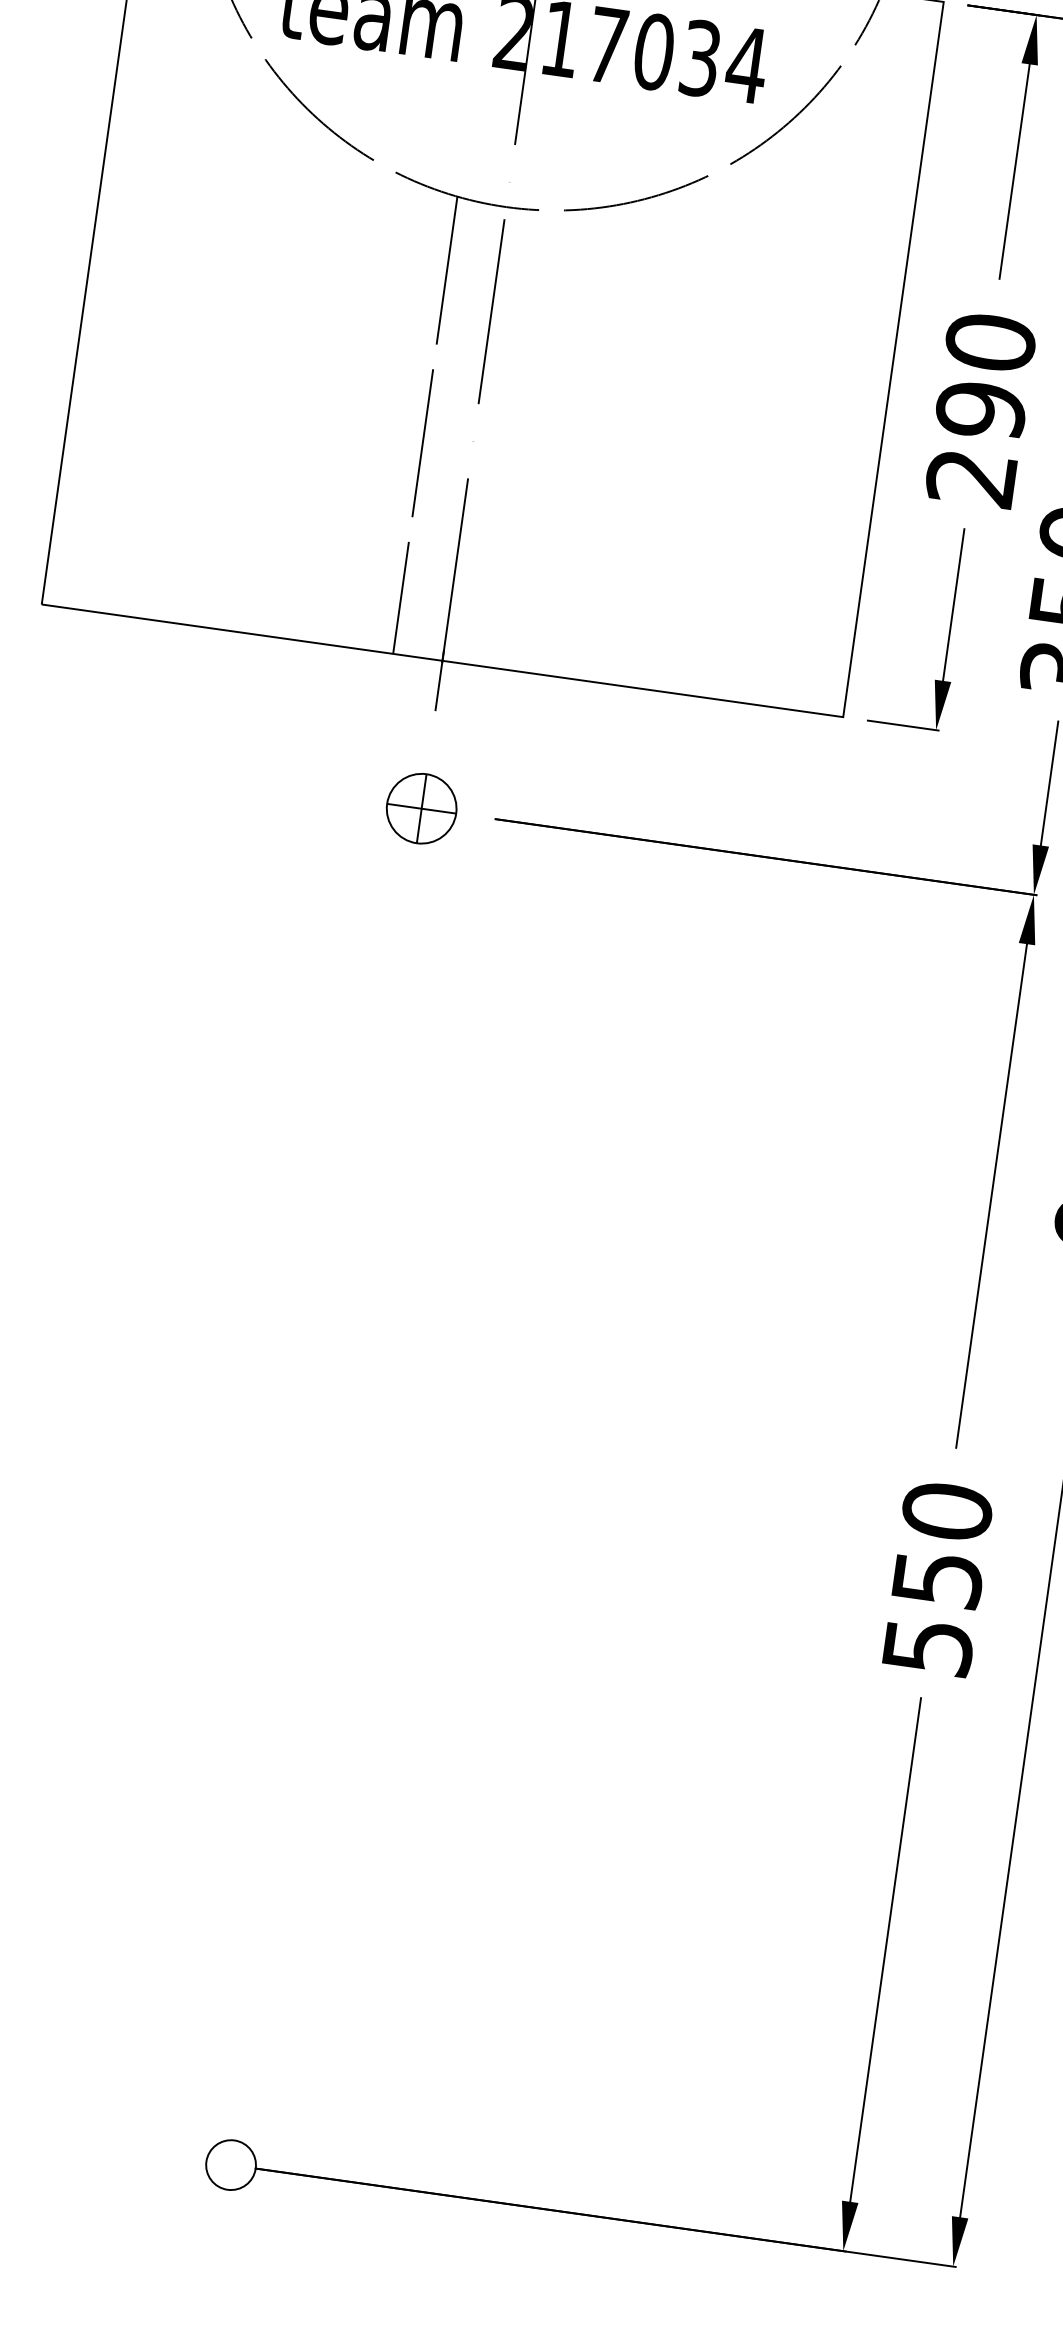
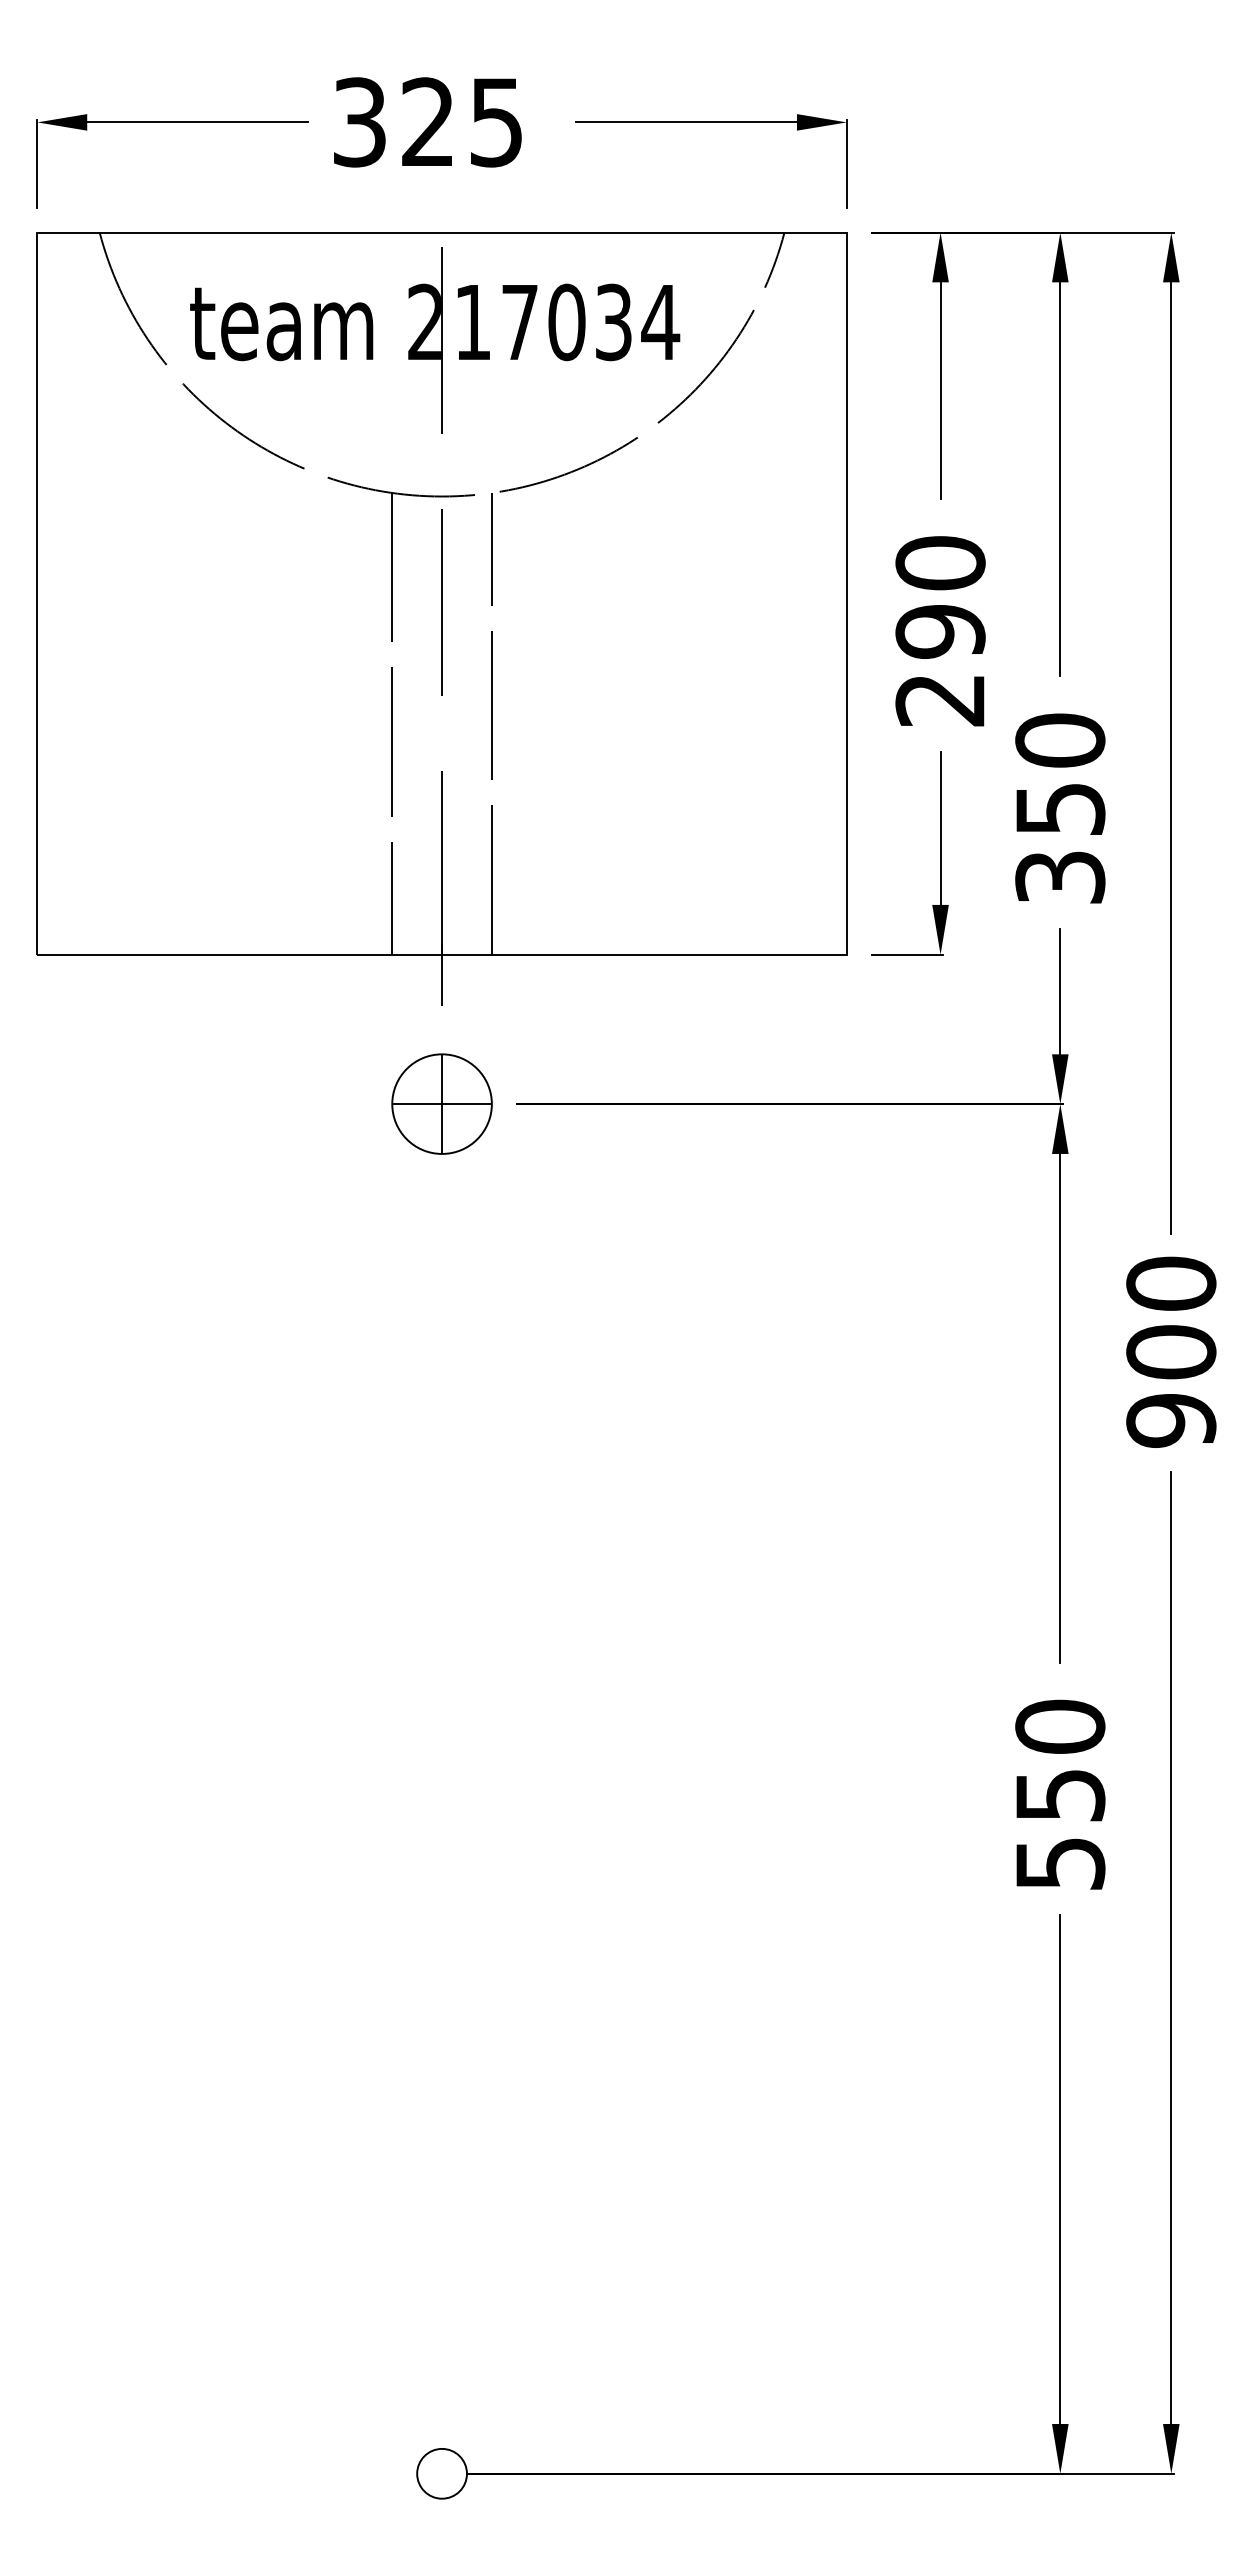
line: (523, 438) -> (491, 723), added
part: (421, 808) -> (441, 1103), size x1.43

